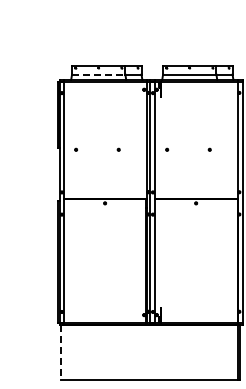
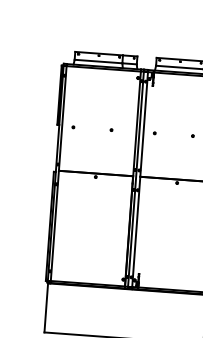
line: (98, 74) -> (98, 61), dashed -> solid
line: (60, 352) -> (46, 307), dashed -> solid

